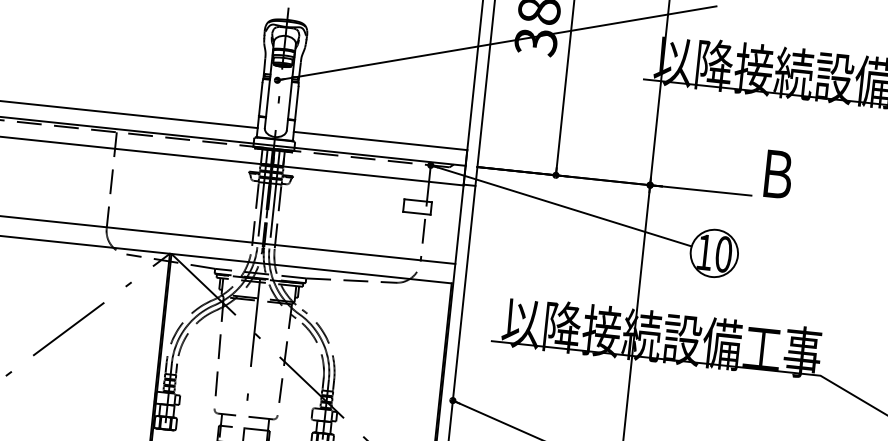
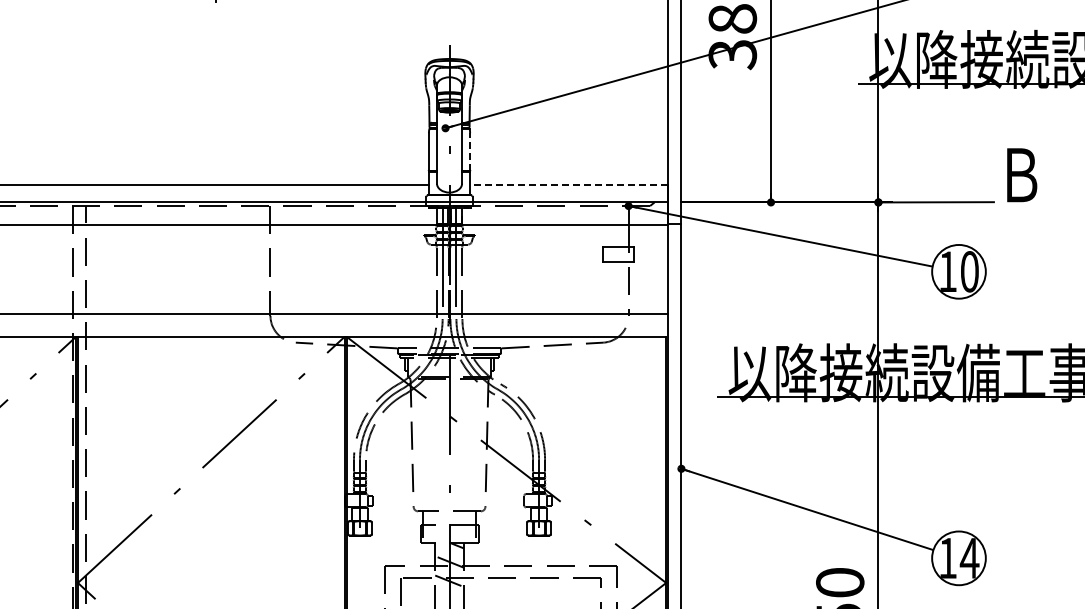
line: (297, 103) -> (470, 152), solid -> dashed
line: (380, 141) -> (569, 184), solid -> dashed

